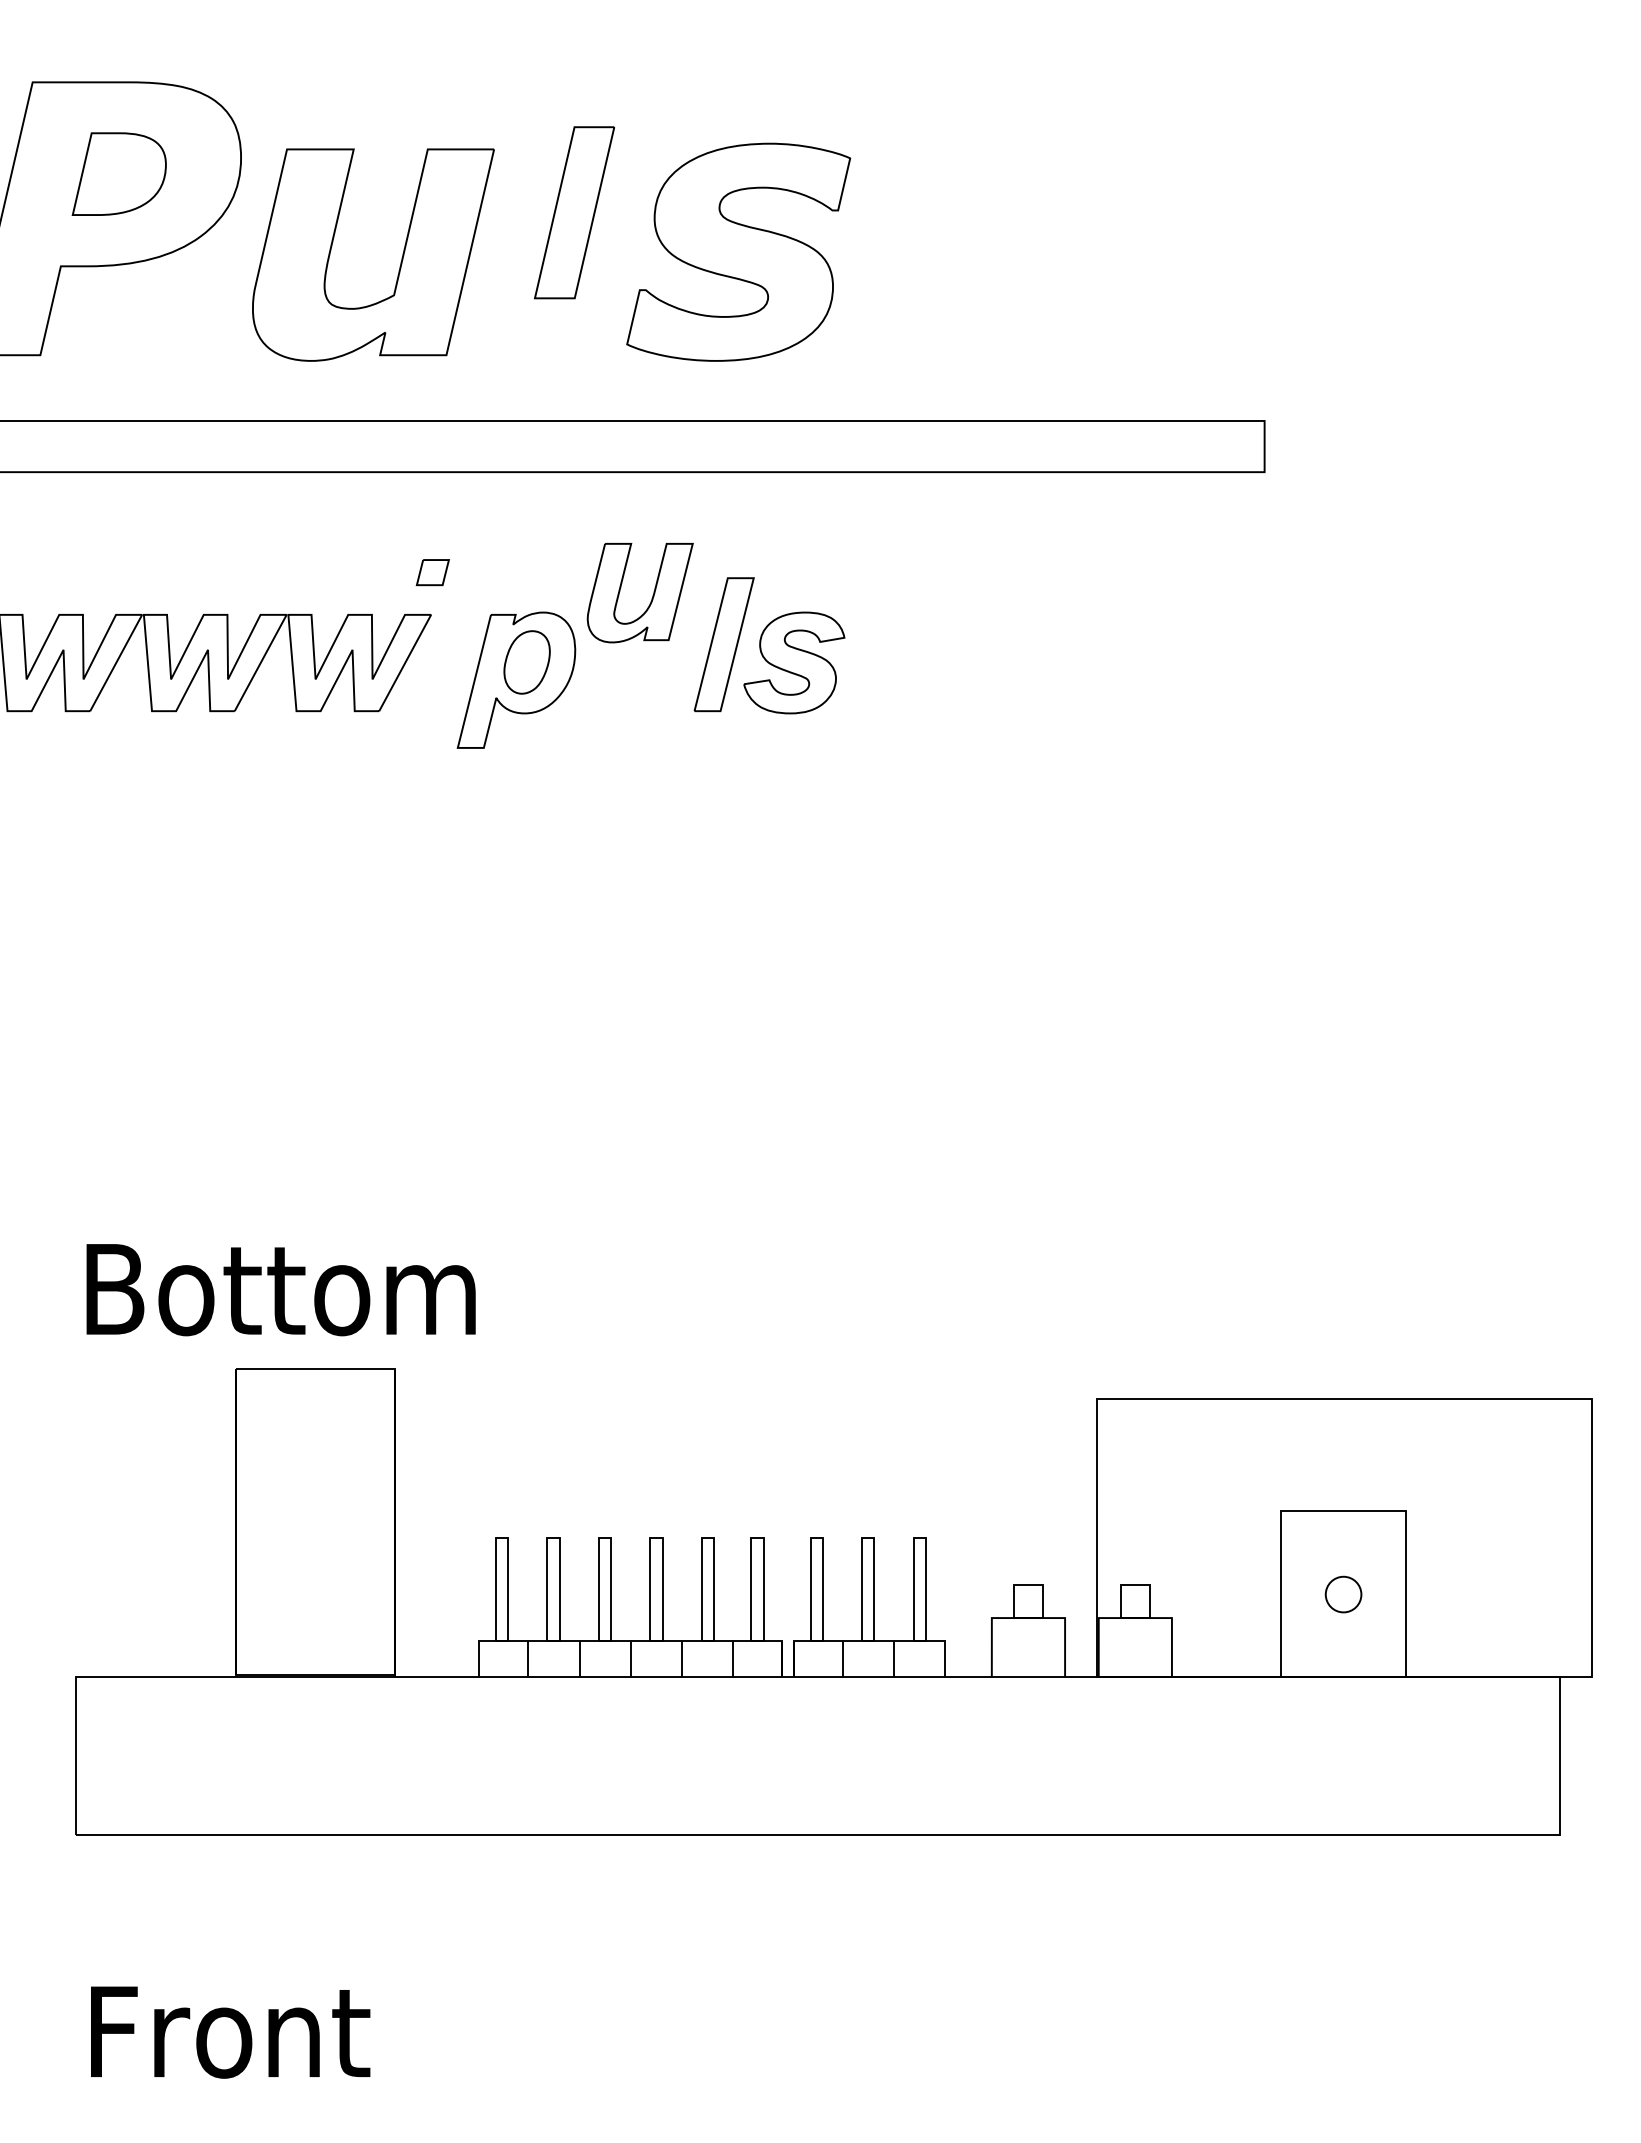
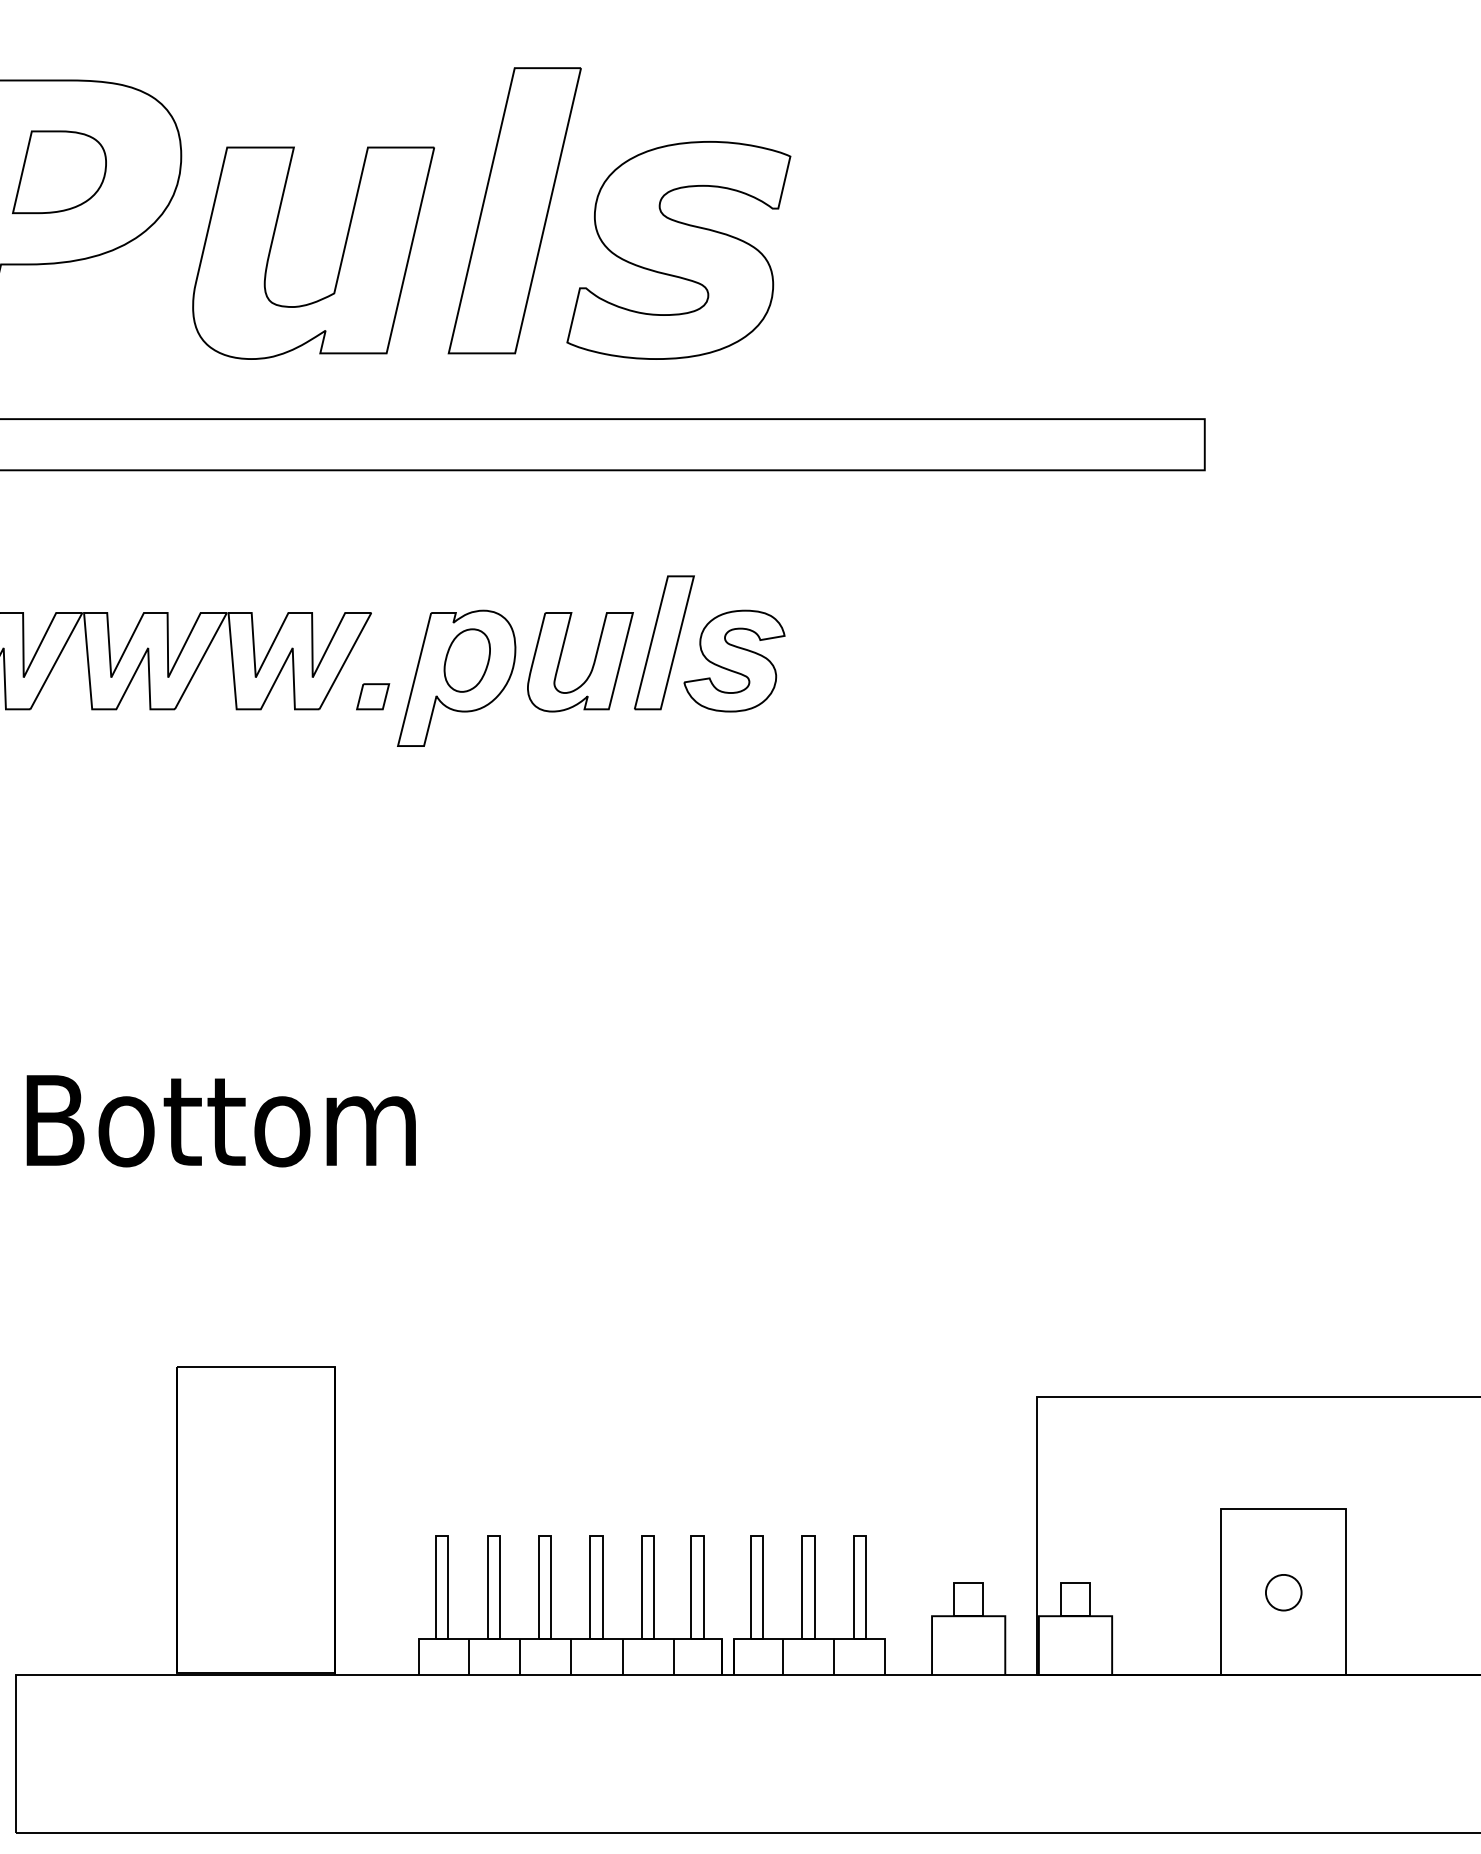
part: (574, 212) -> (514, 210), size x1.67
part: (432, 572) -> (372, 696), moved
part: (651, 598) -> (591, 667), moved
text: (280, 1290) -> (220, 1121), moved

